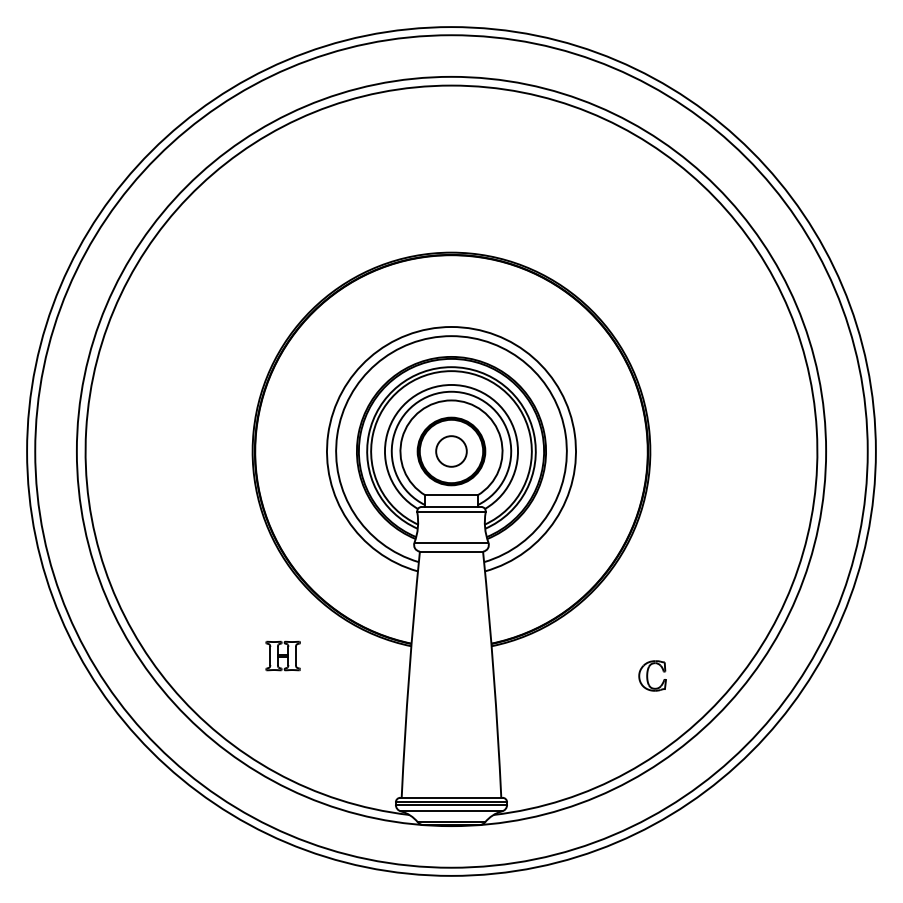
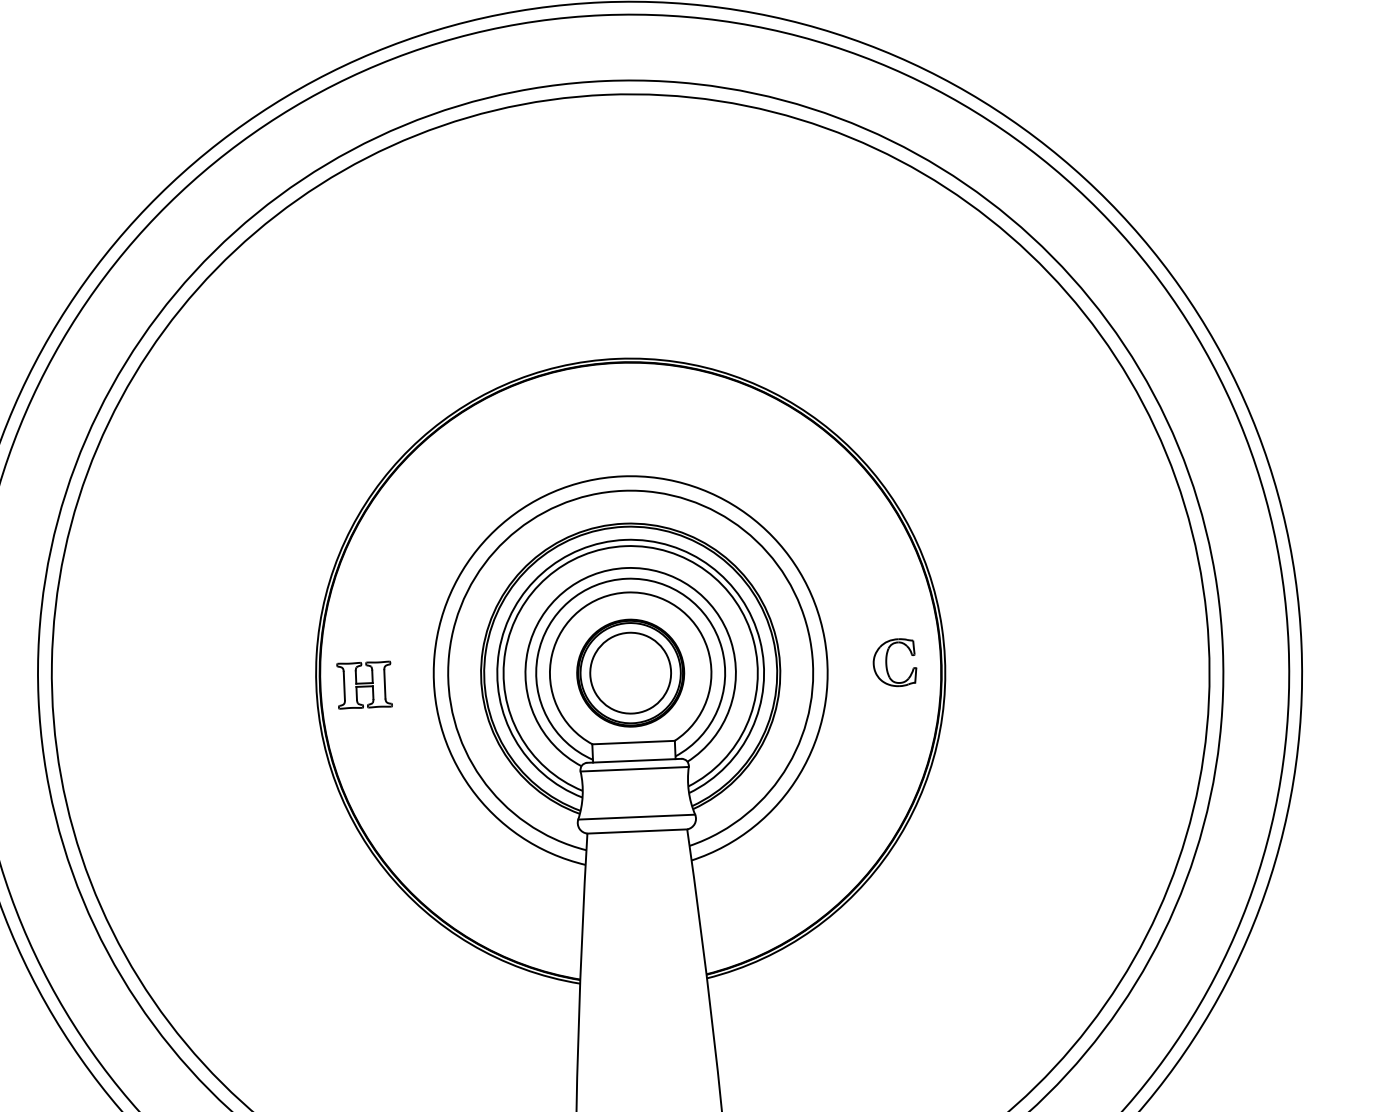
circle: (451, 451) -> (630, 673), size x1.67
part: (282, 655) -> (363, 684), moved
part: (652, 675) -> (894, 662), moved

